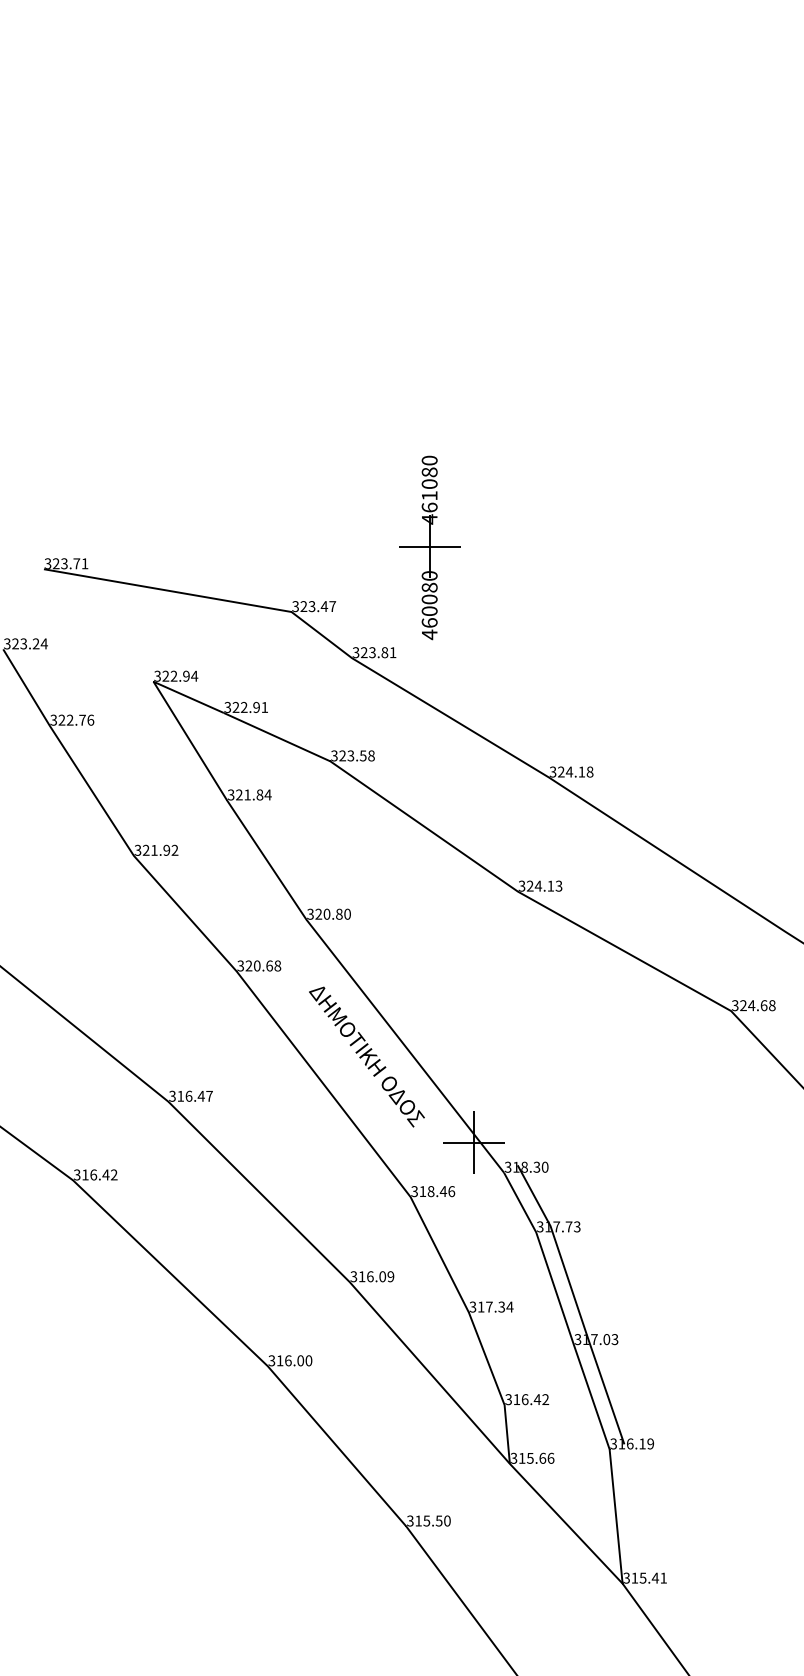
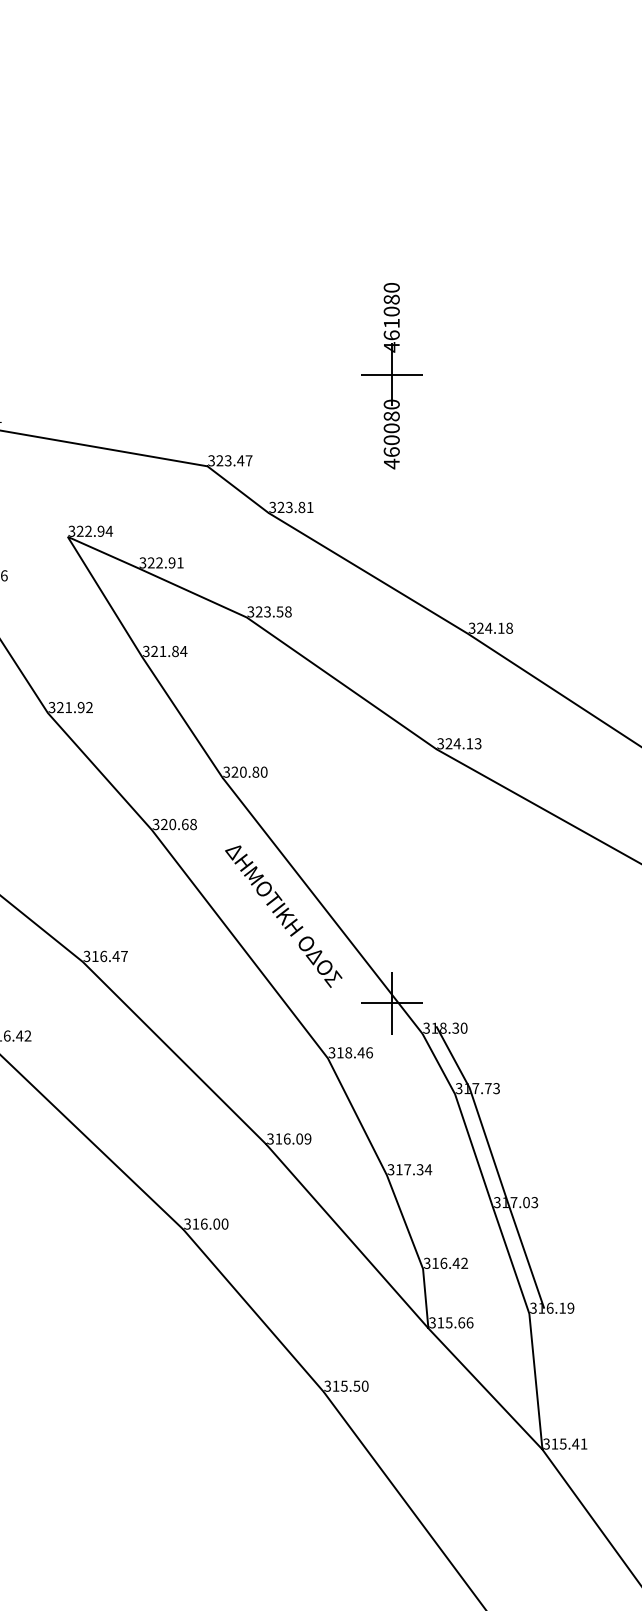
part: (429, 547) -> (391, 375), moved

